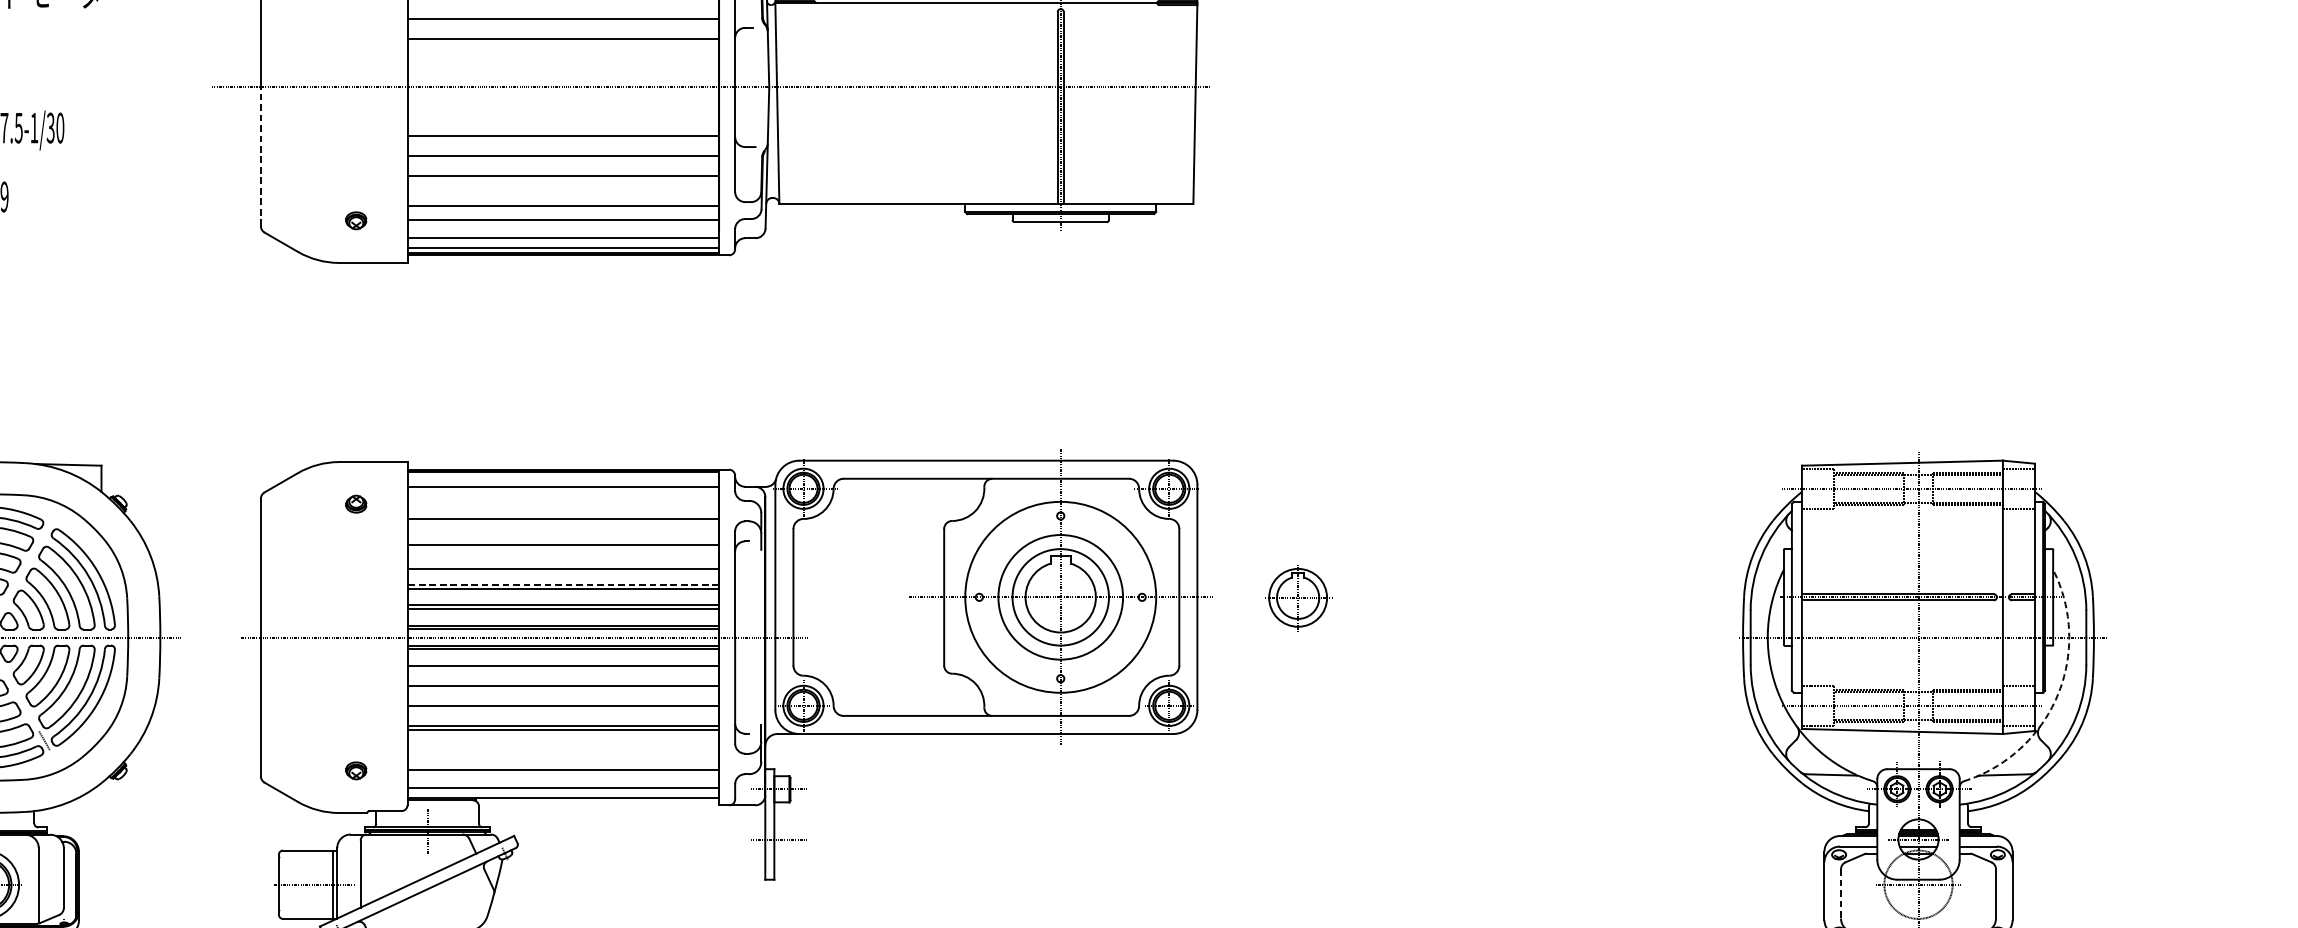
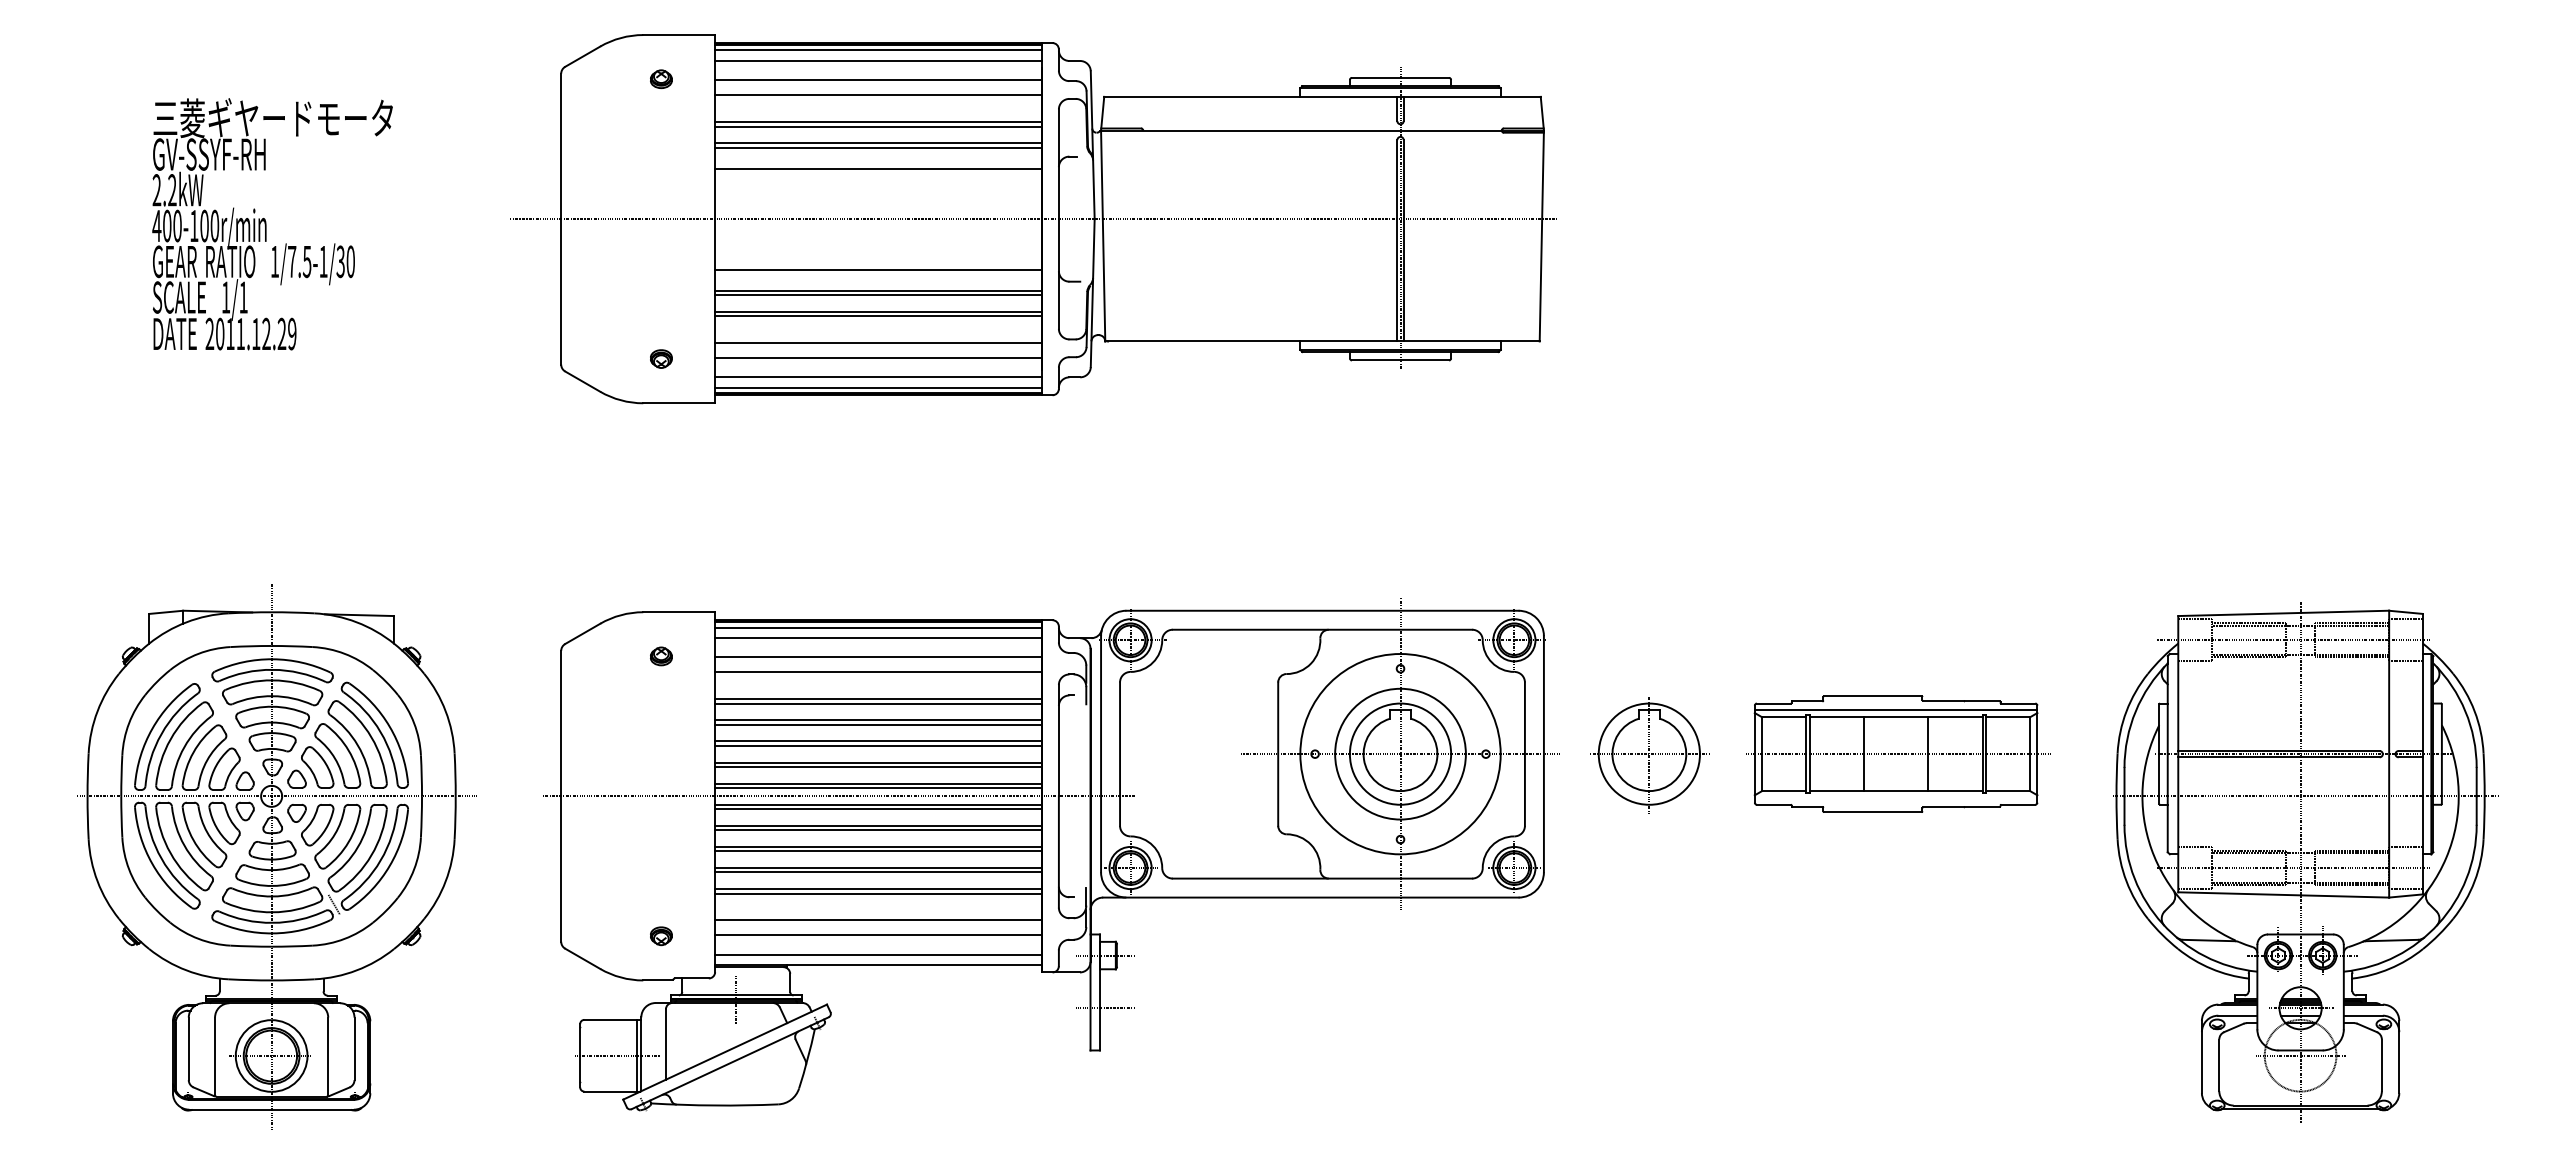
line: (563, 15) -> (878, 143), added
line: (261, 156) -> (561, 291), dashed -> solid
line: (563, 160) -> (878, 295), added
line: (563, 180) -> (878, 316), added
line: (563, 476) -> (878, 627), added
line: (563, 505) -> (878, 657), added
line: (563, 549) -> (878, 703), added
line: (563, 565) -> (878, 720), added
line: (563, 585) -> (878, 741), dashed -> solid
part: (1535, 596) -> (1898, 753), added
part: (1298, 598) -> (1649, 755), size x1.67
line: (563, 670) -> (878, 830), added
line: (563, 690) -> (878, 851), added
arc: (2057, 695) -> (2446, 857), dashed -> solid
line: (563, 710) -> (878, 872), added
line: (563, 755) -> (878, 920), added
line: (1841, 894) -> (2219, 1065), dashed -> solid

